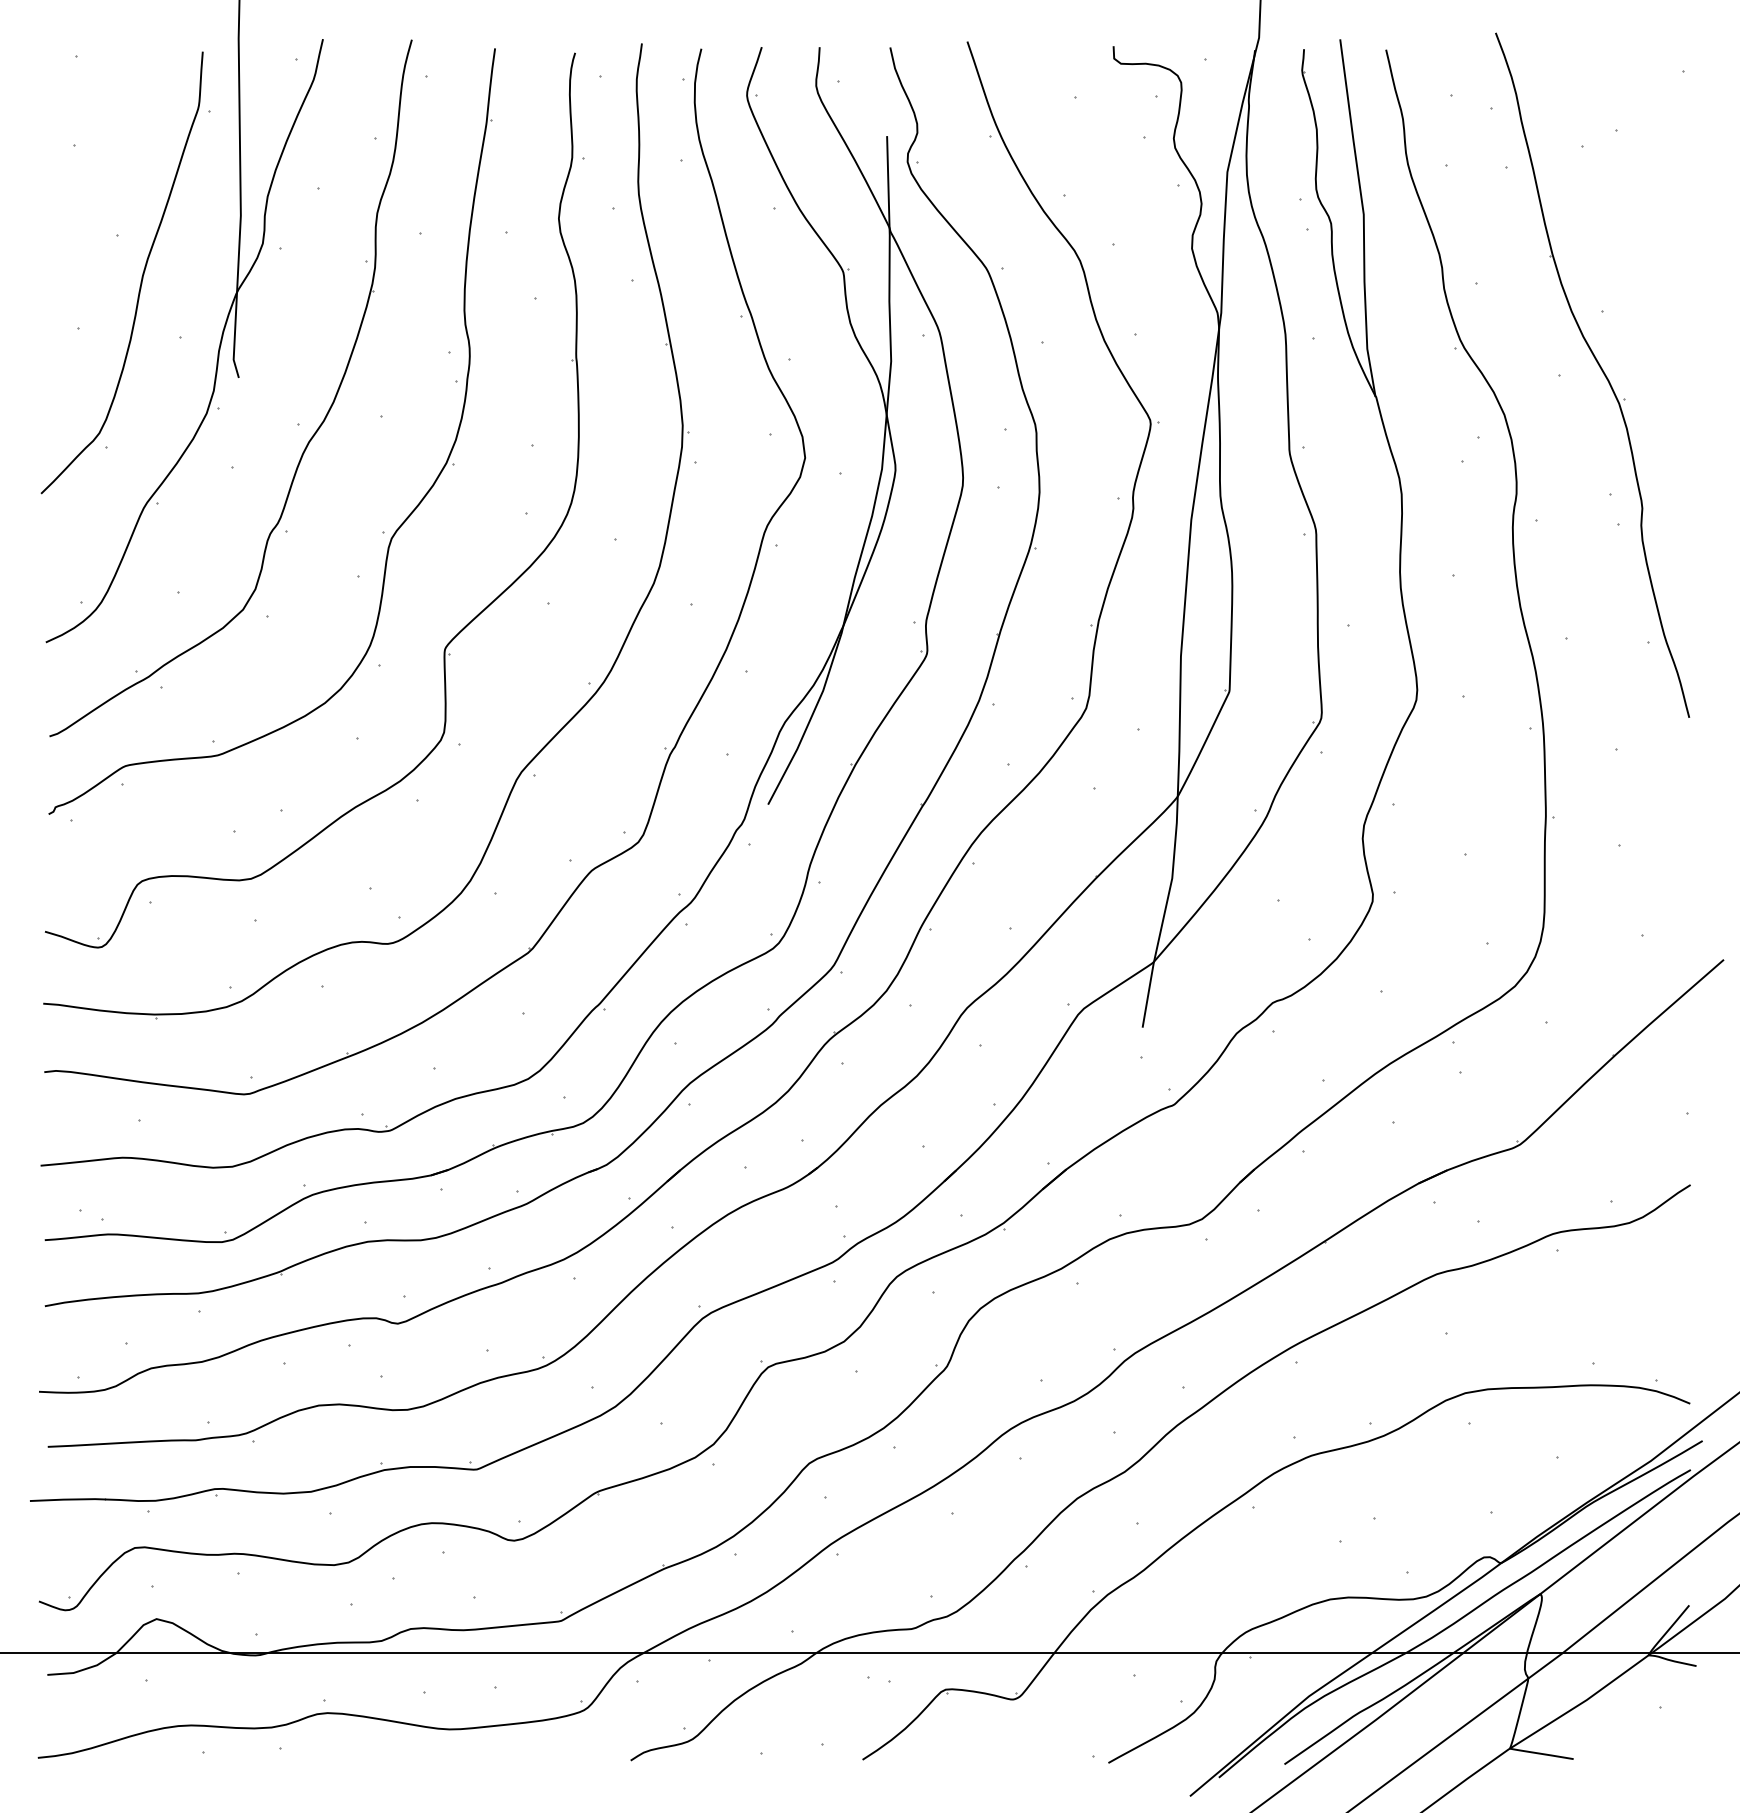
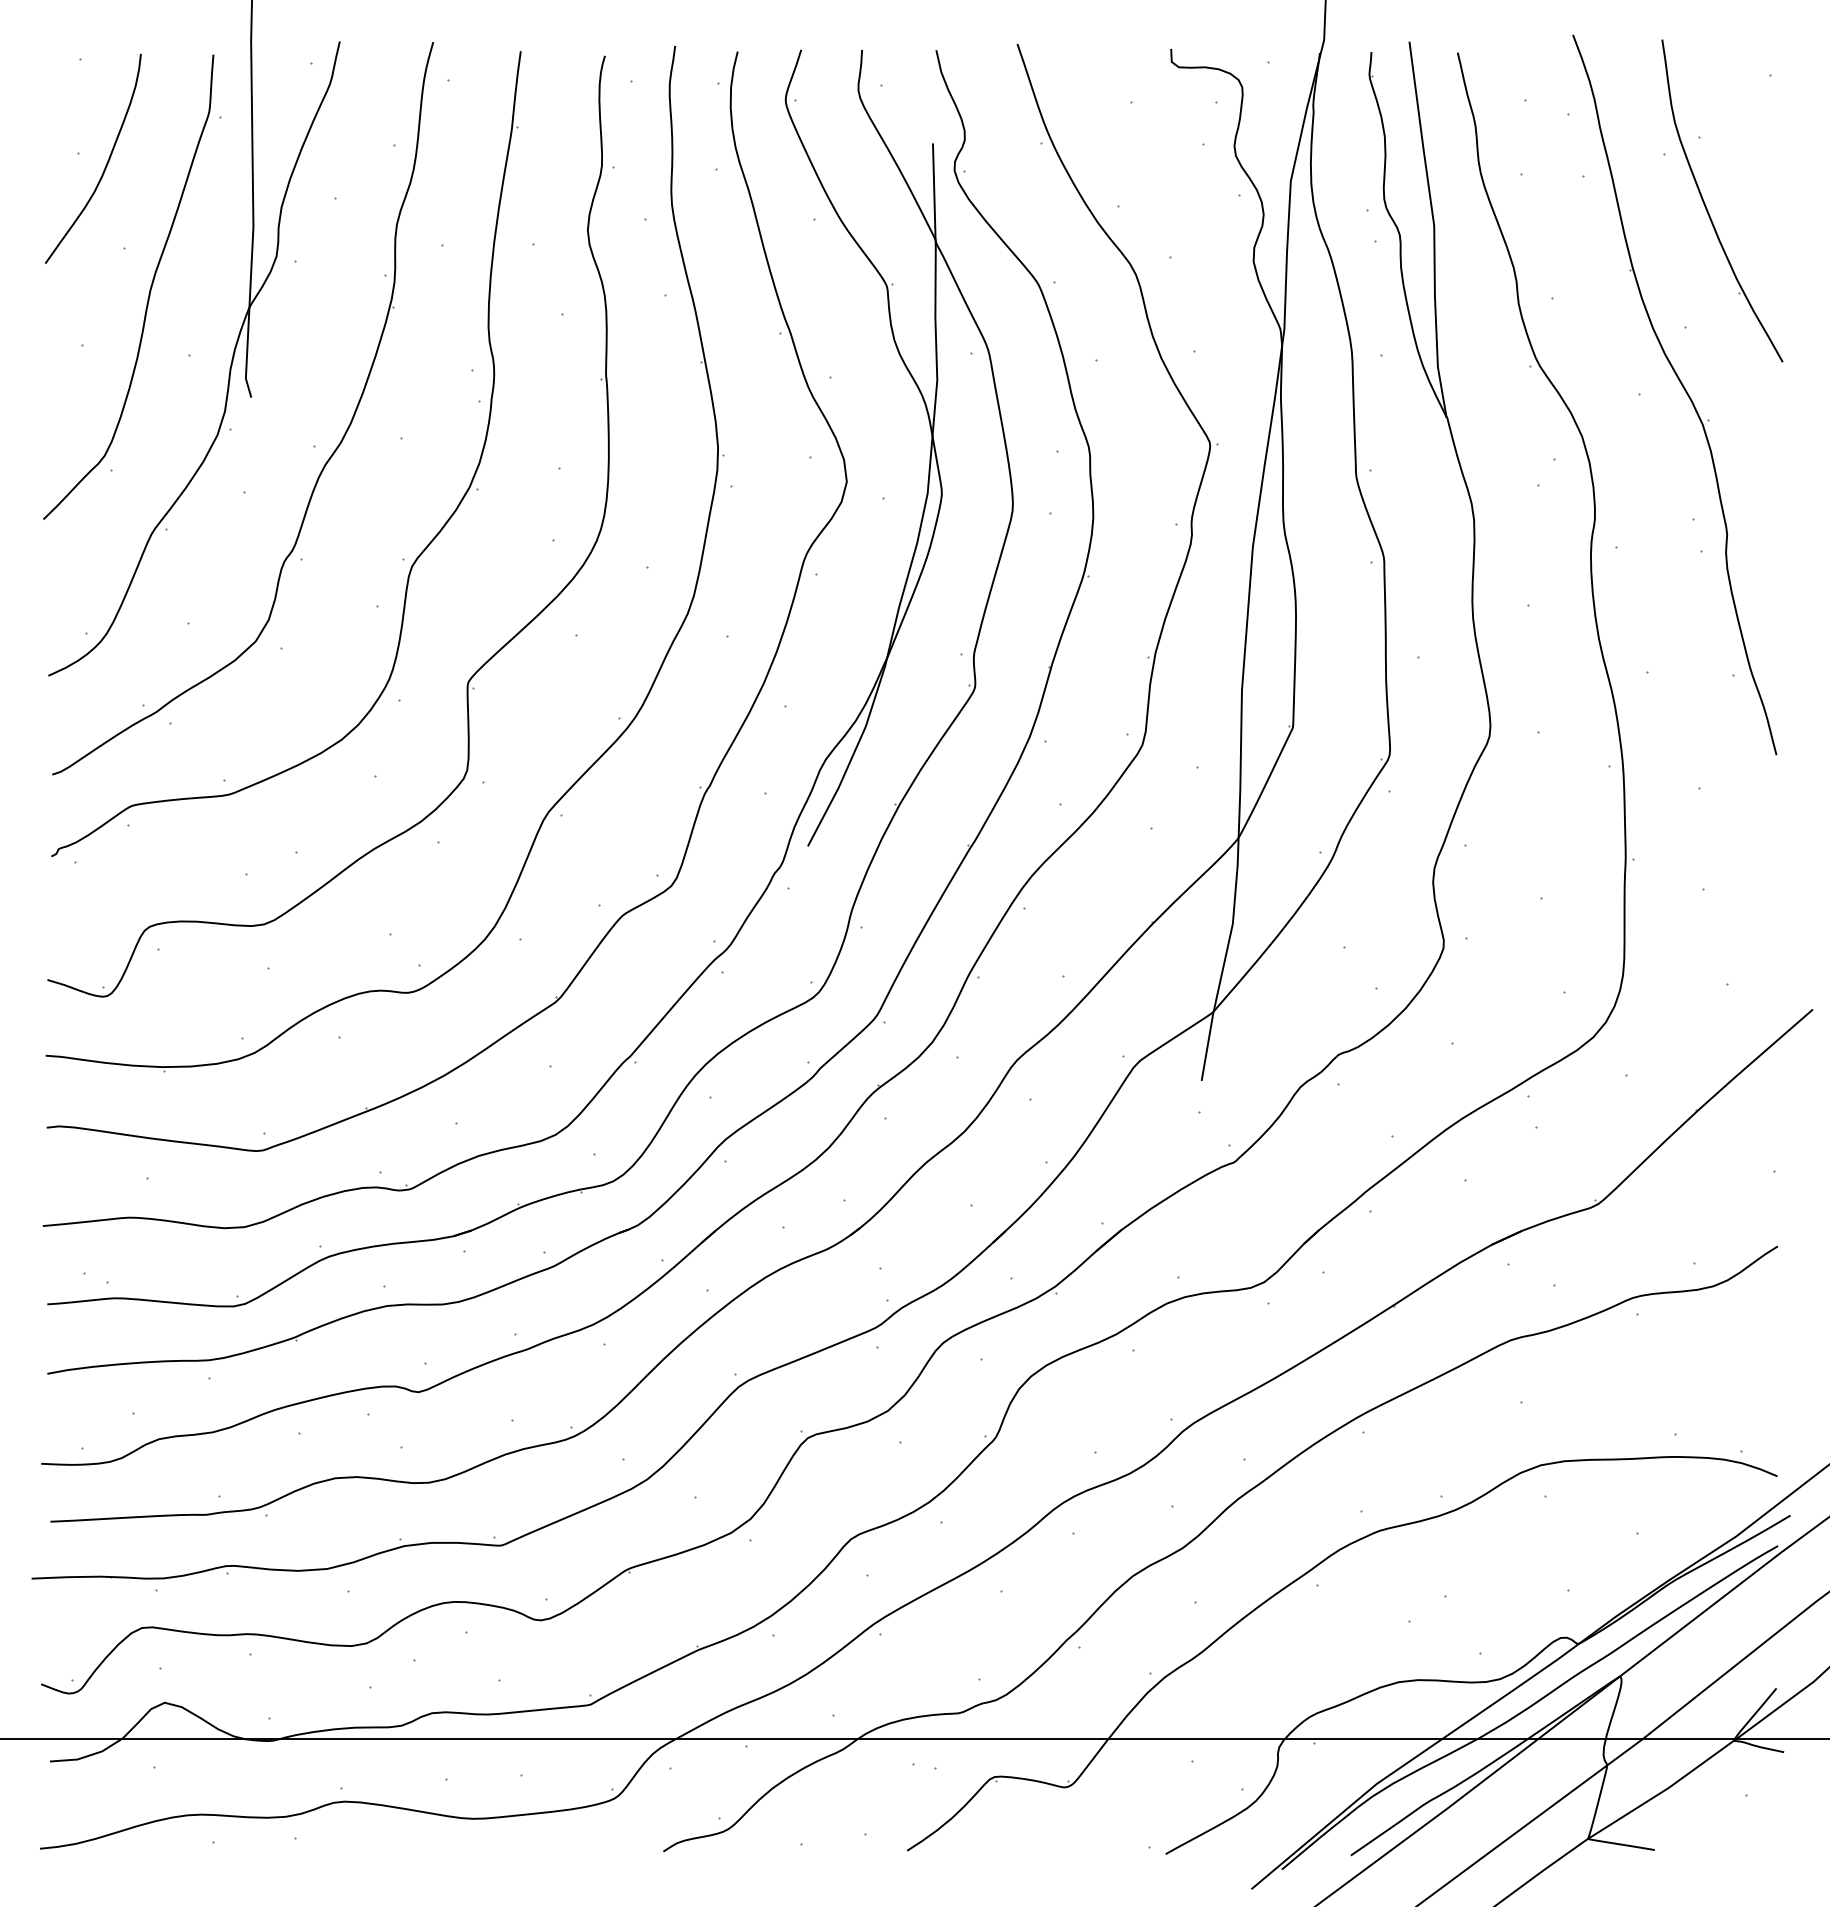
curve: (101, 154) -> (106, 162), added
part: (1622, 195) -> (1706, 205), added

